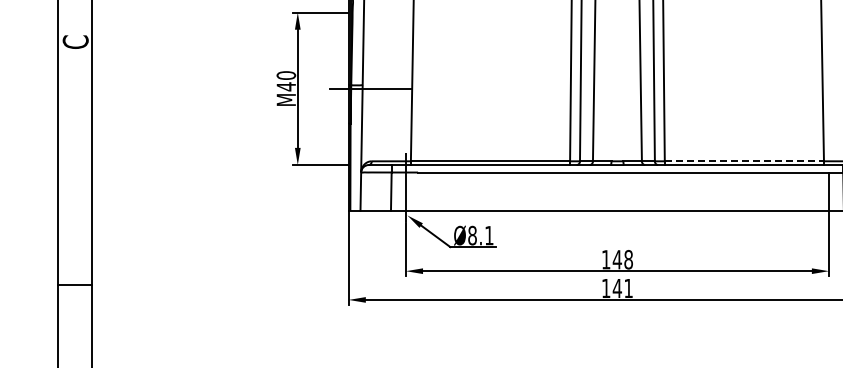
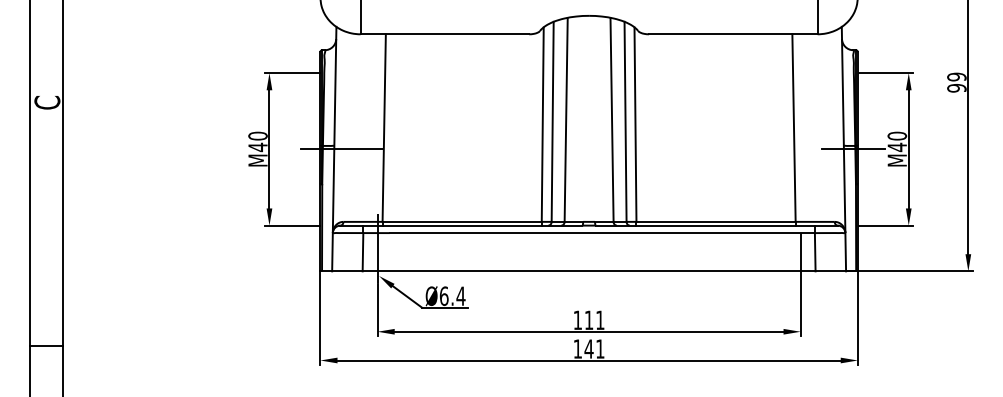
line: (744, 160) -> (716, 221), dashed -> solid
text: (480, 234) -> (452, 295), Ø8.1 -> Ø6.4
text: (622, 259) -> (594, 320), 148 -> 111

